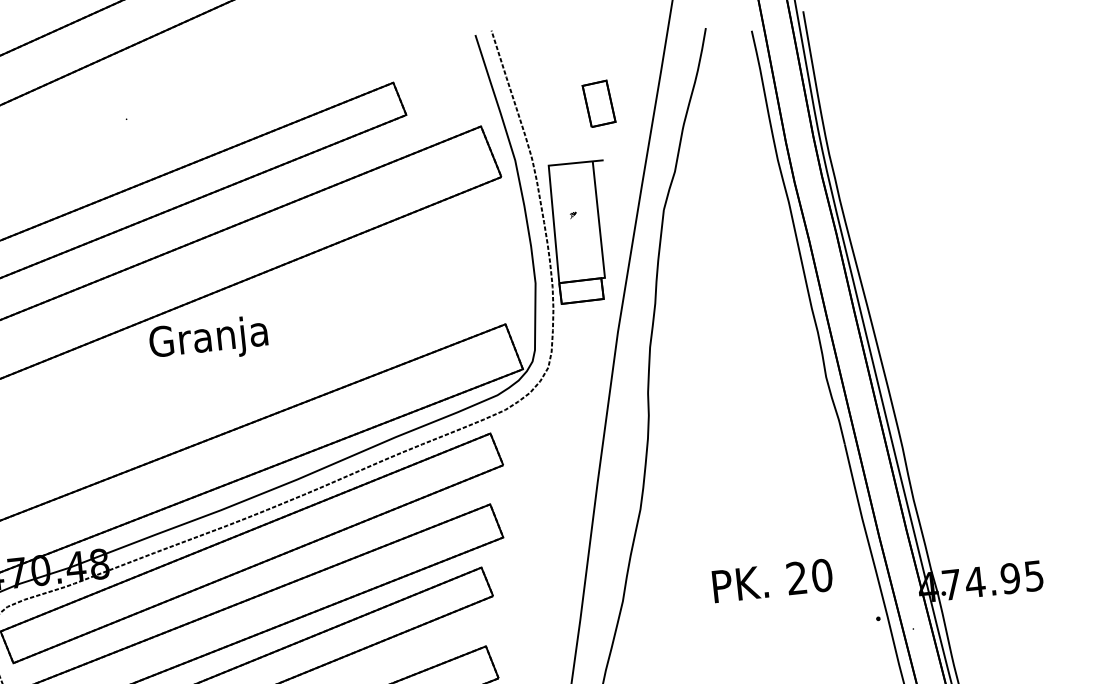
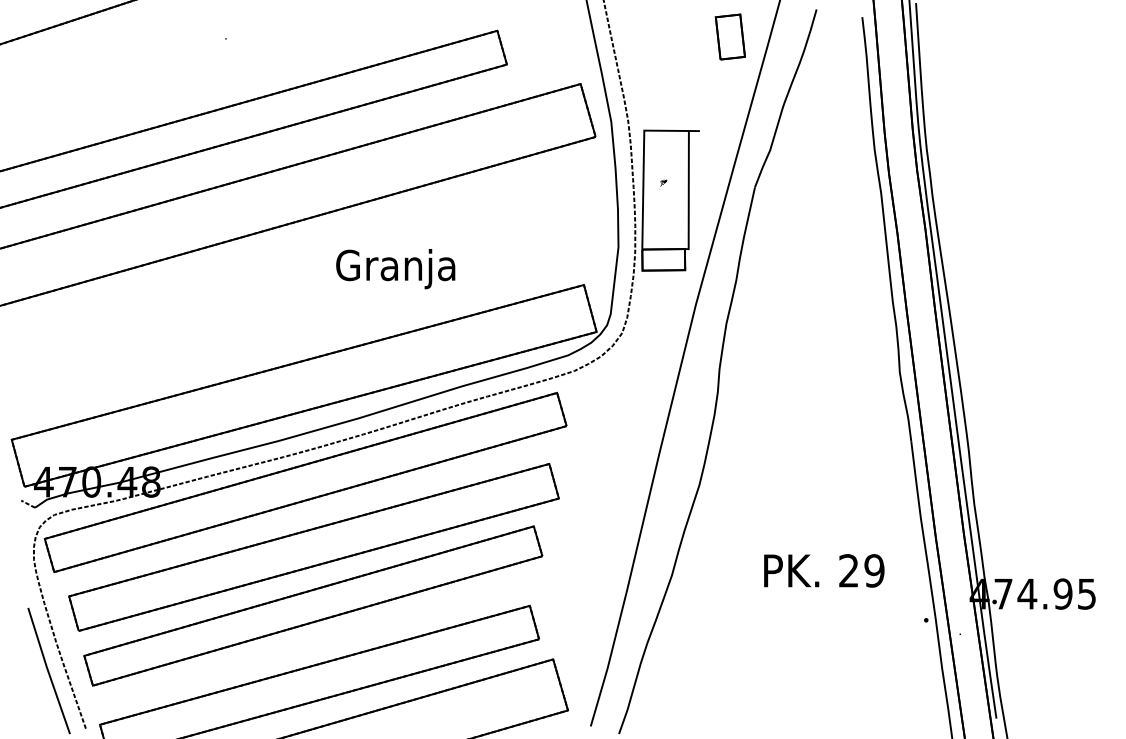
part: (598, 103) -> (729, 36), moved
text: (208, 340) -> (395, 269), moved
text: (822, 575) -> (874, 570), 20 -> 29

